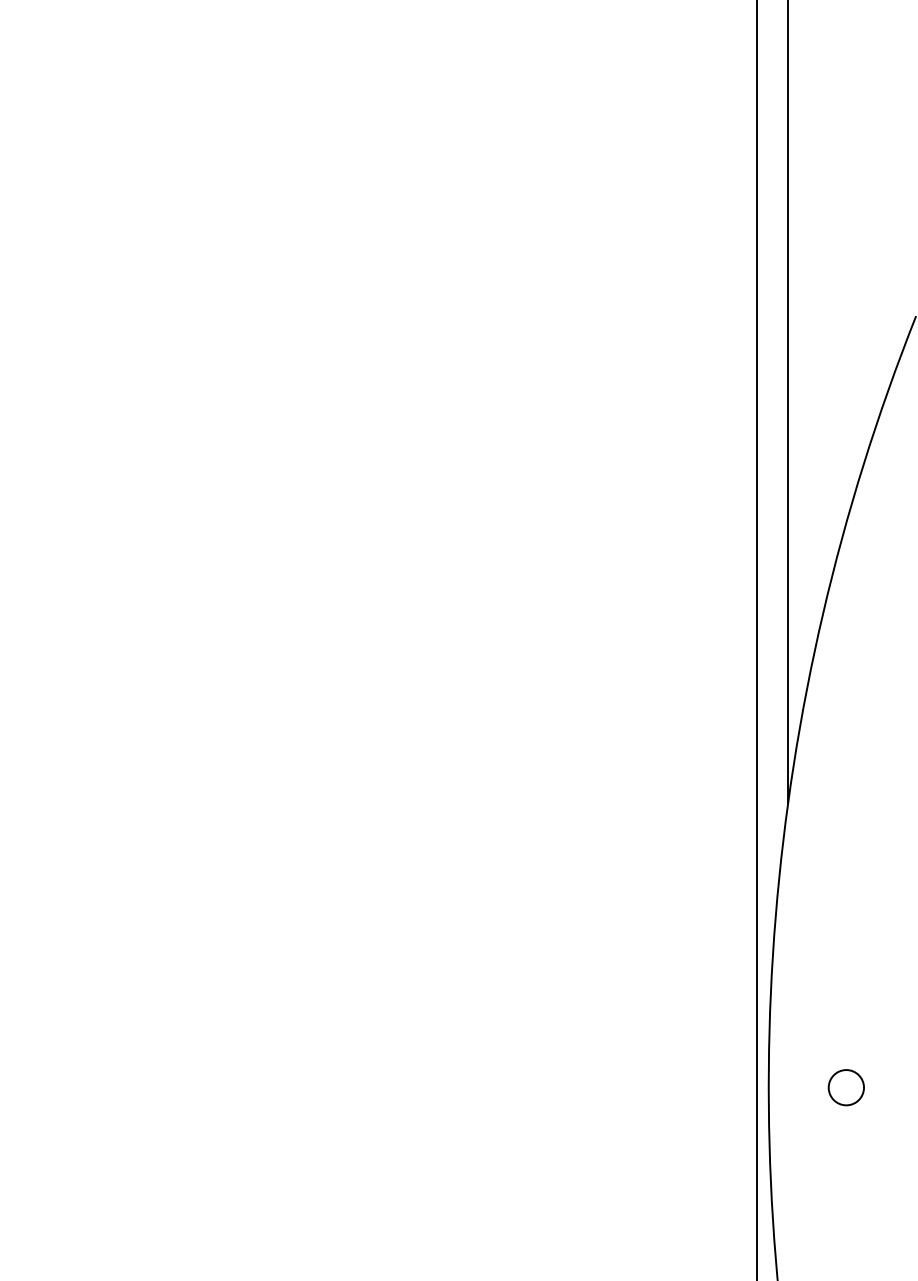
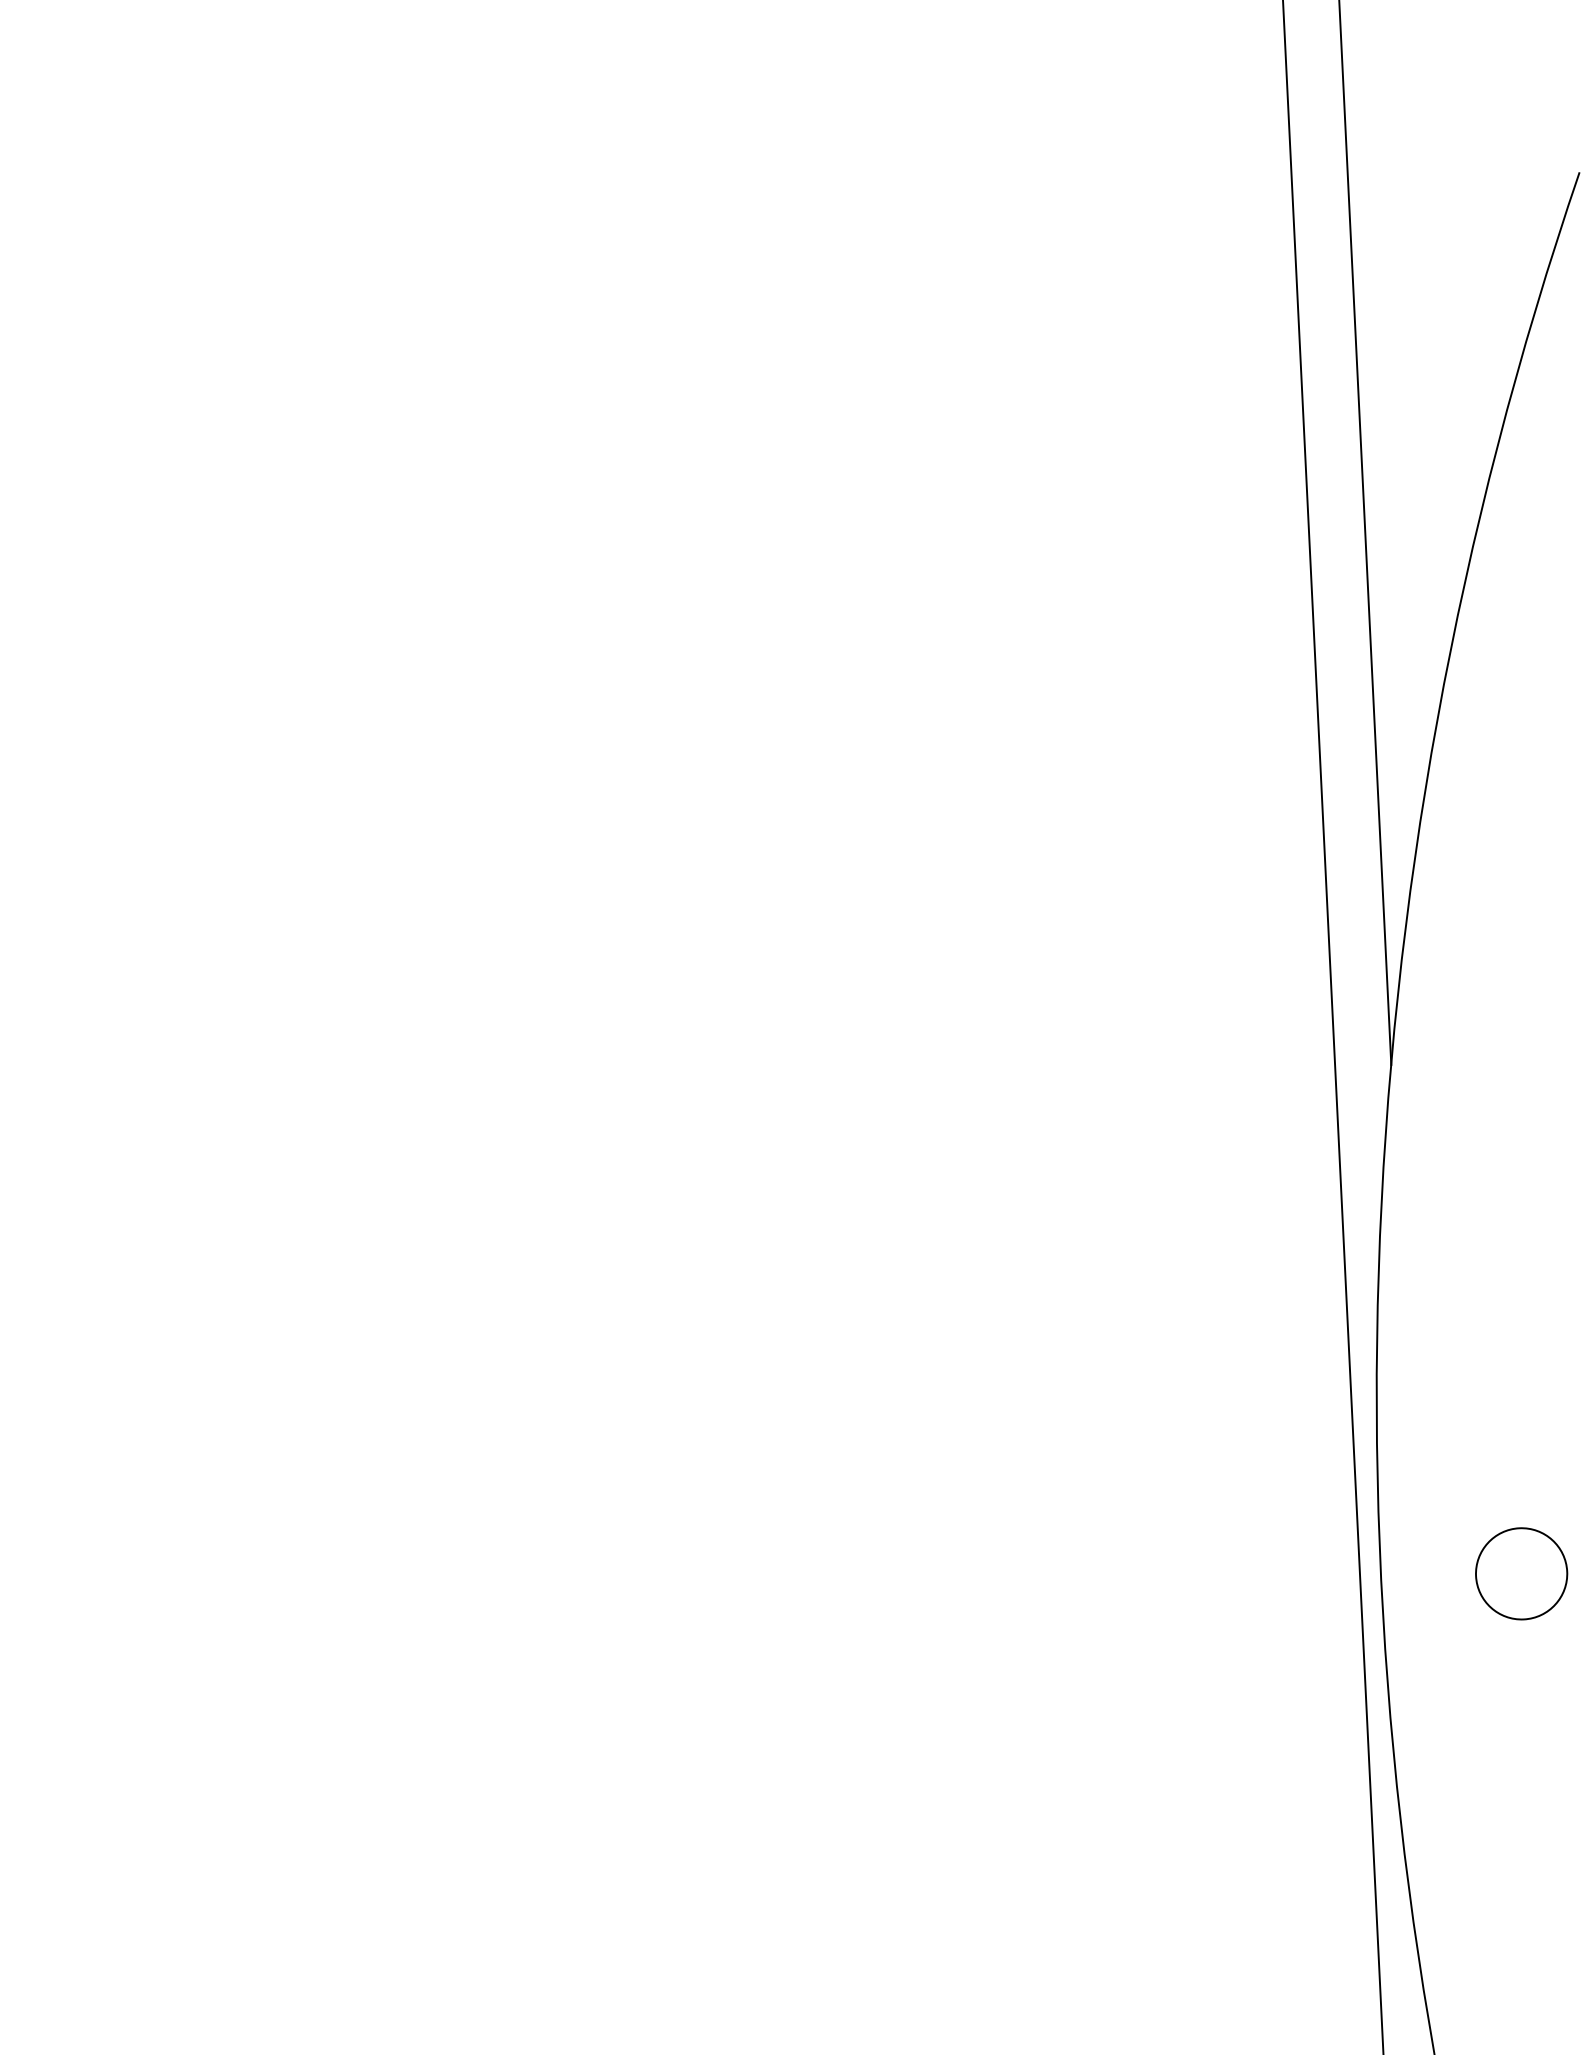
circle: (846, 1087) -> (1521, 1573), size x1.43

